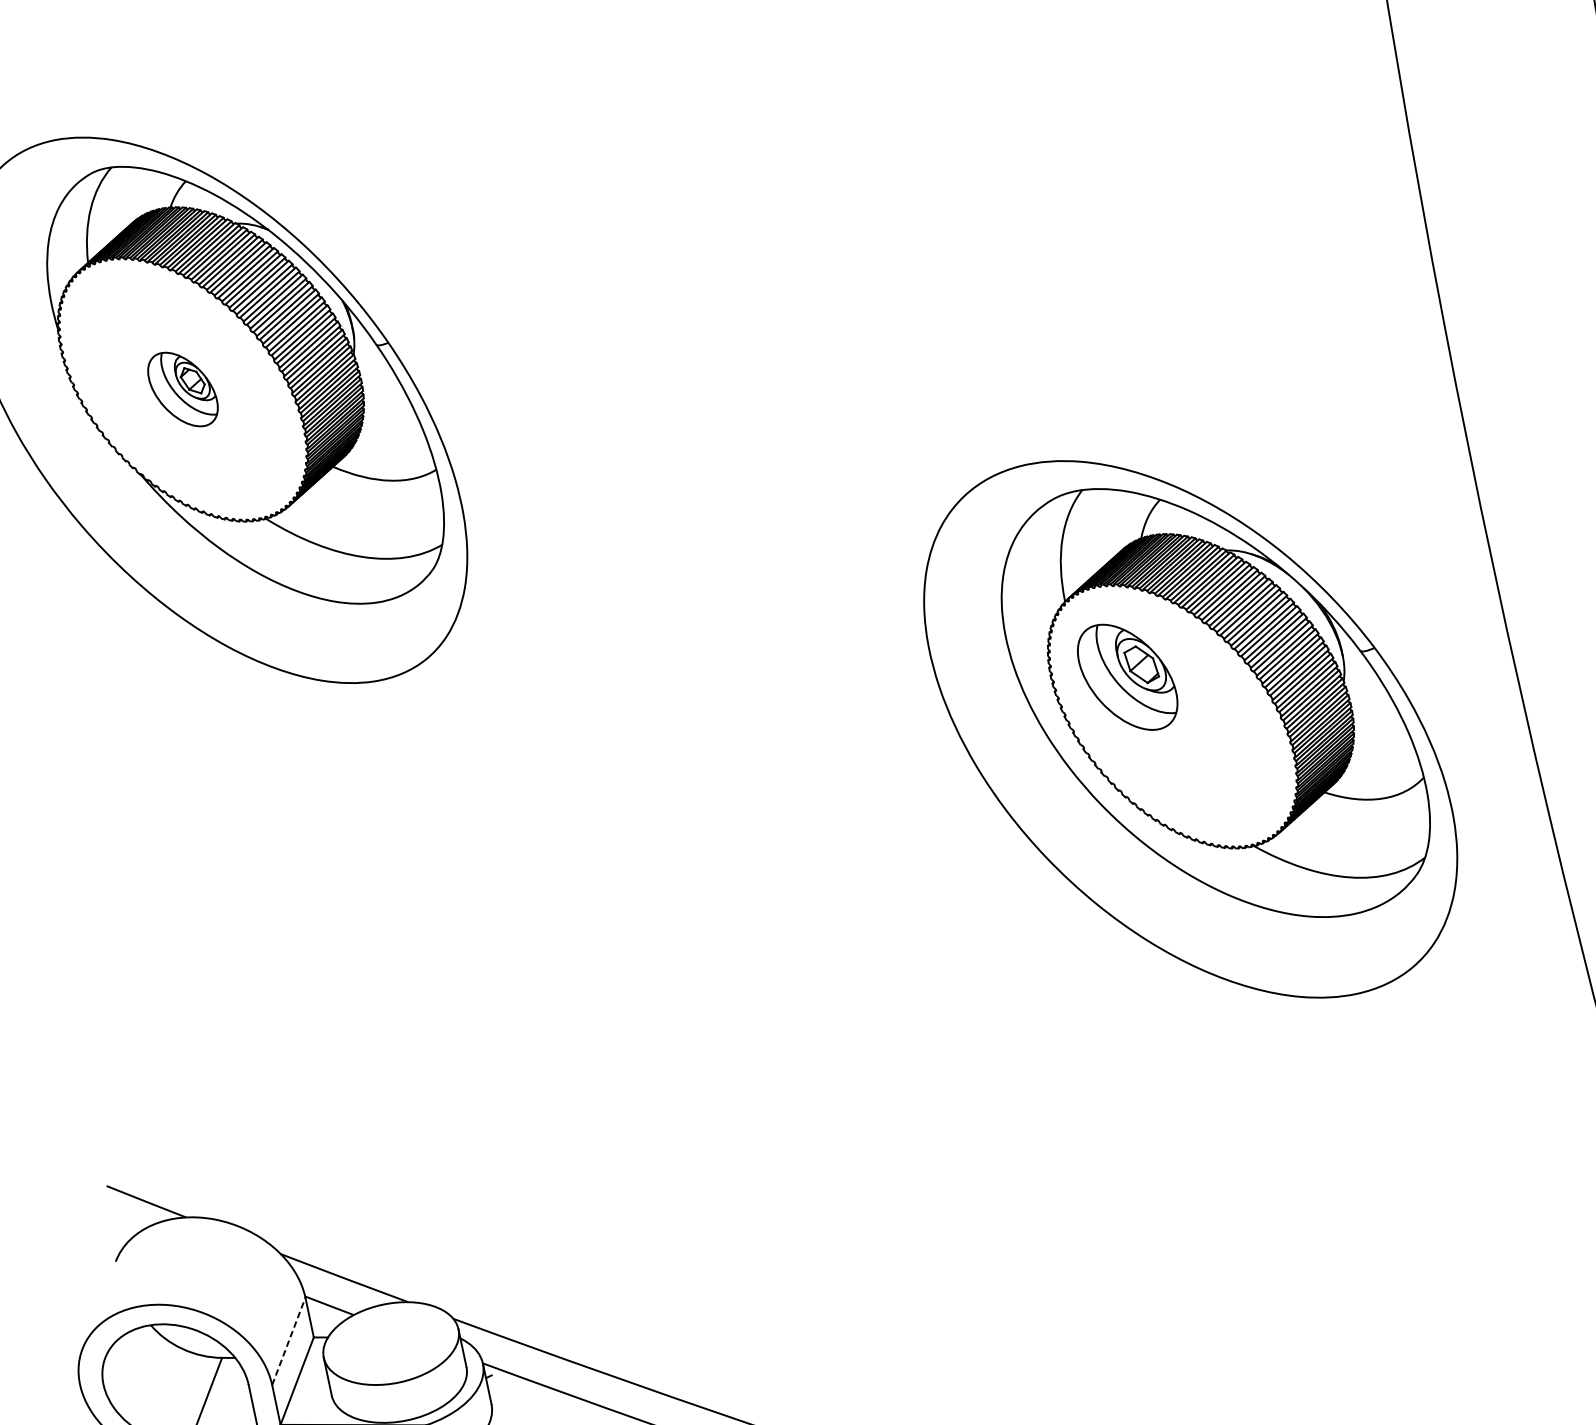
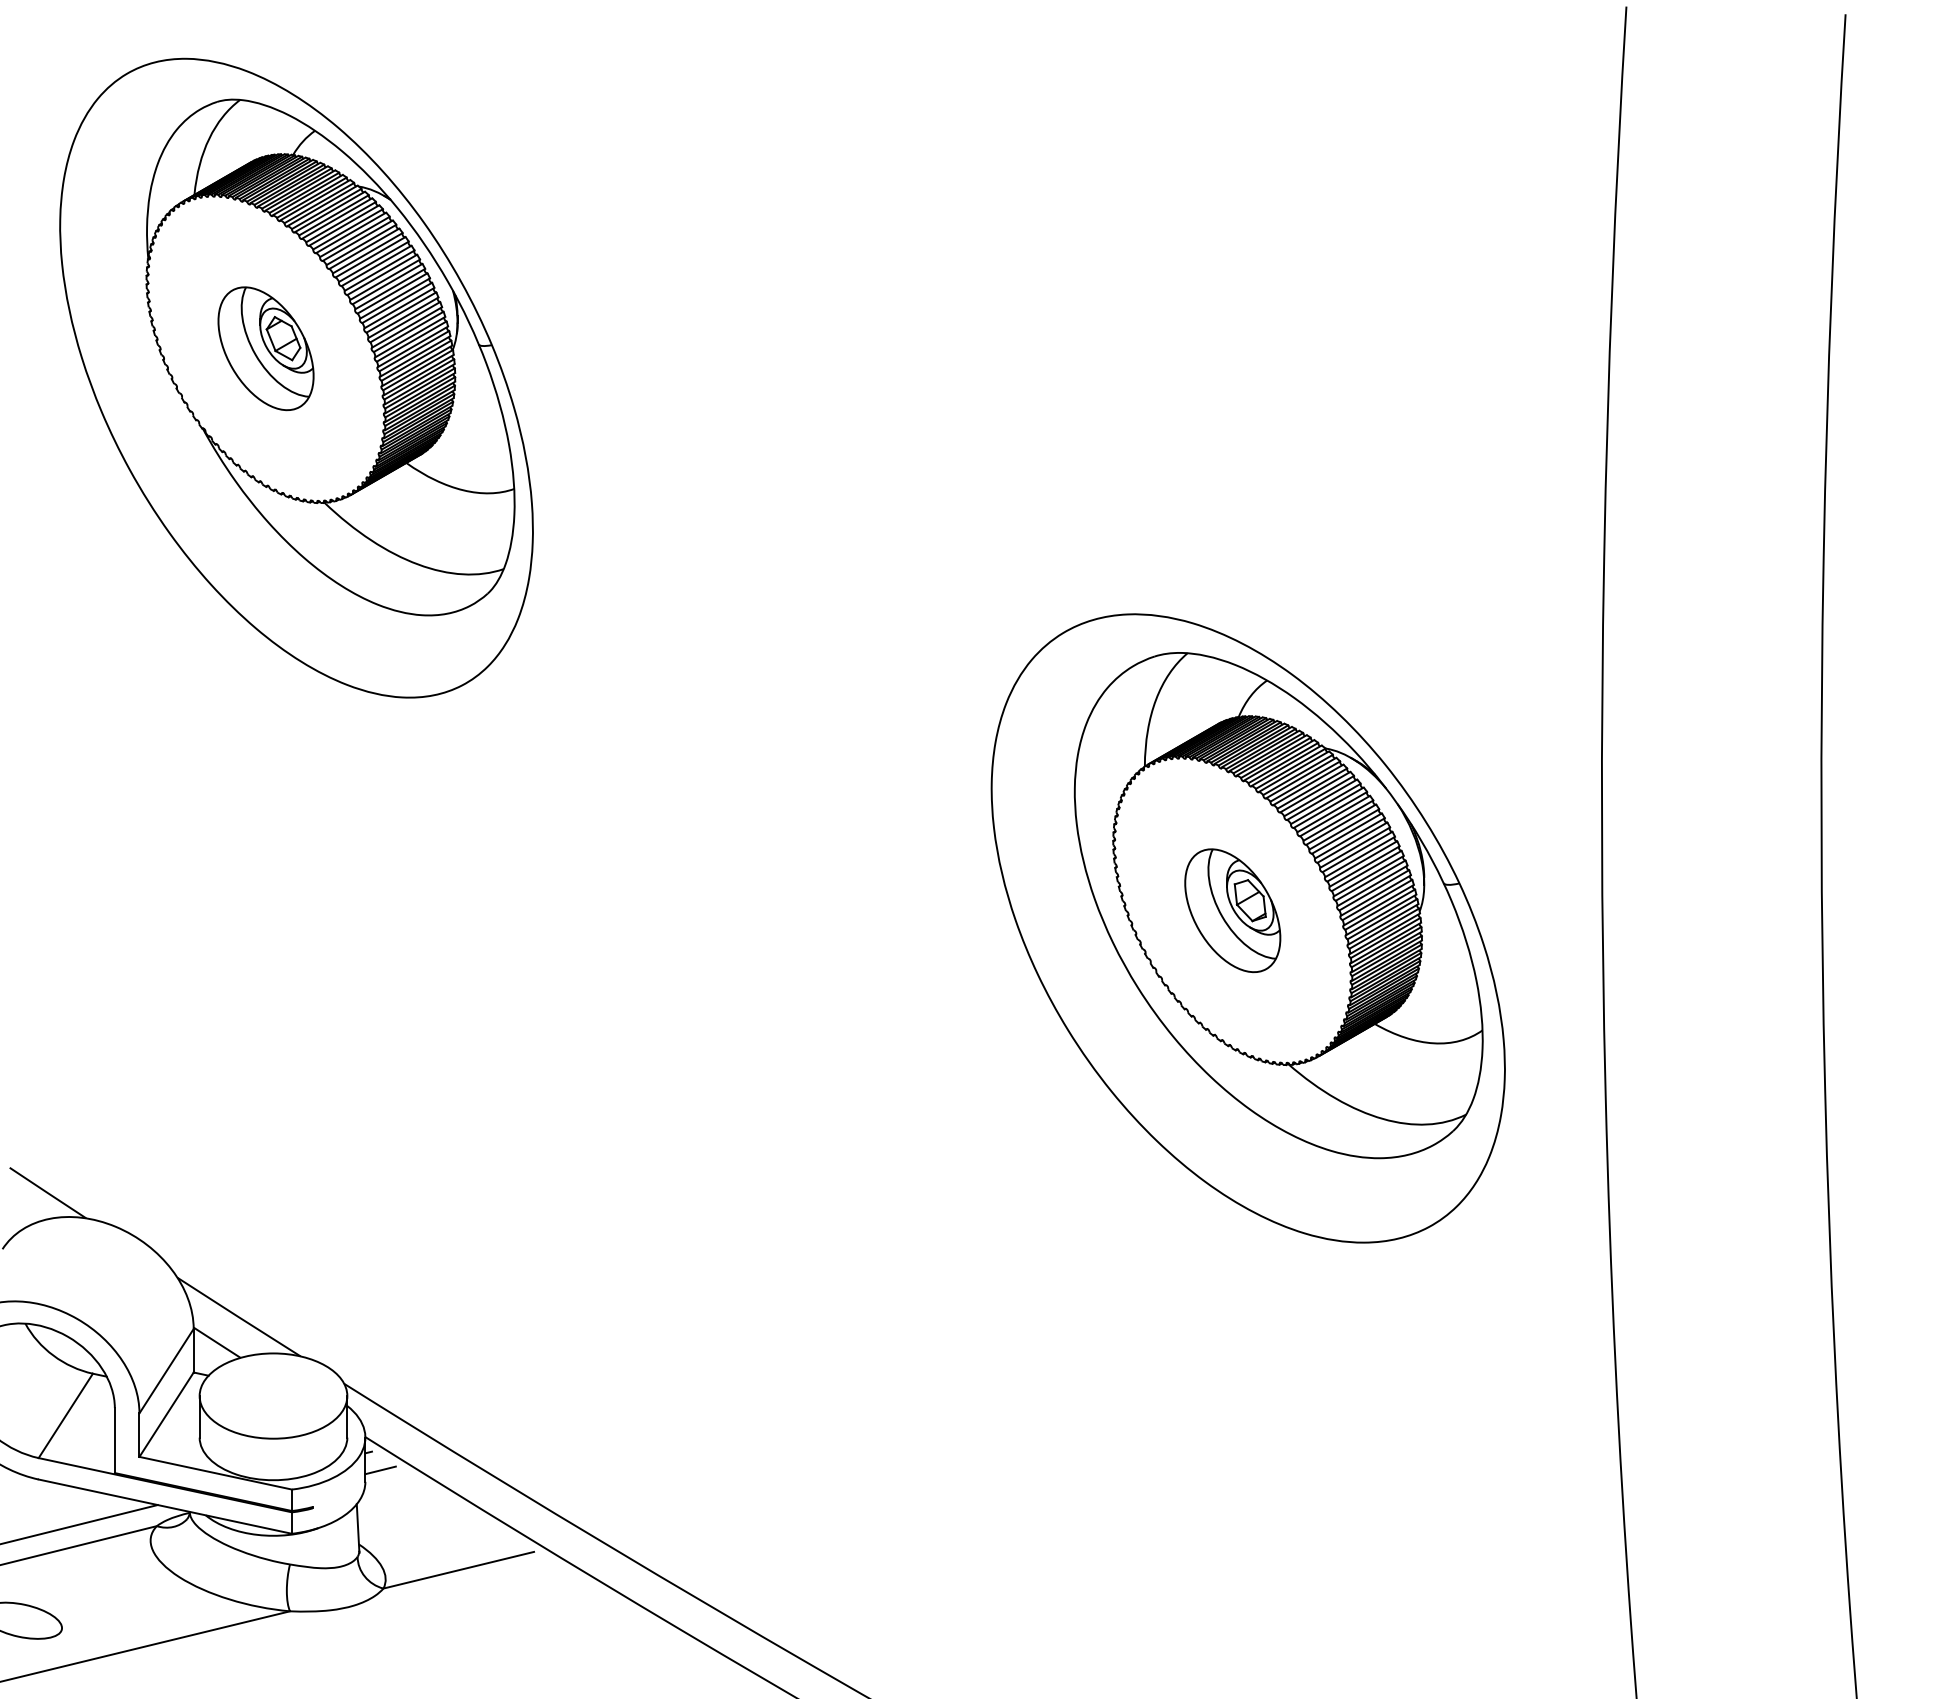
part: (182, 389) -> (265, 348), size x1.43
part: (1127, 677) -> (1232, 910), moved
line: (288, 1340) -> (166, 1370), dashed -> solid
line: (503, 1390) -> (380, 1470), added

